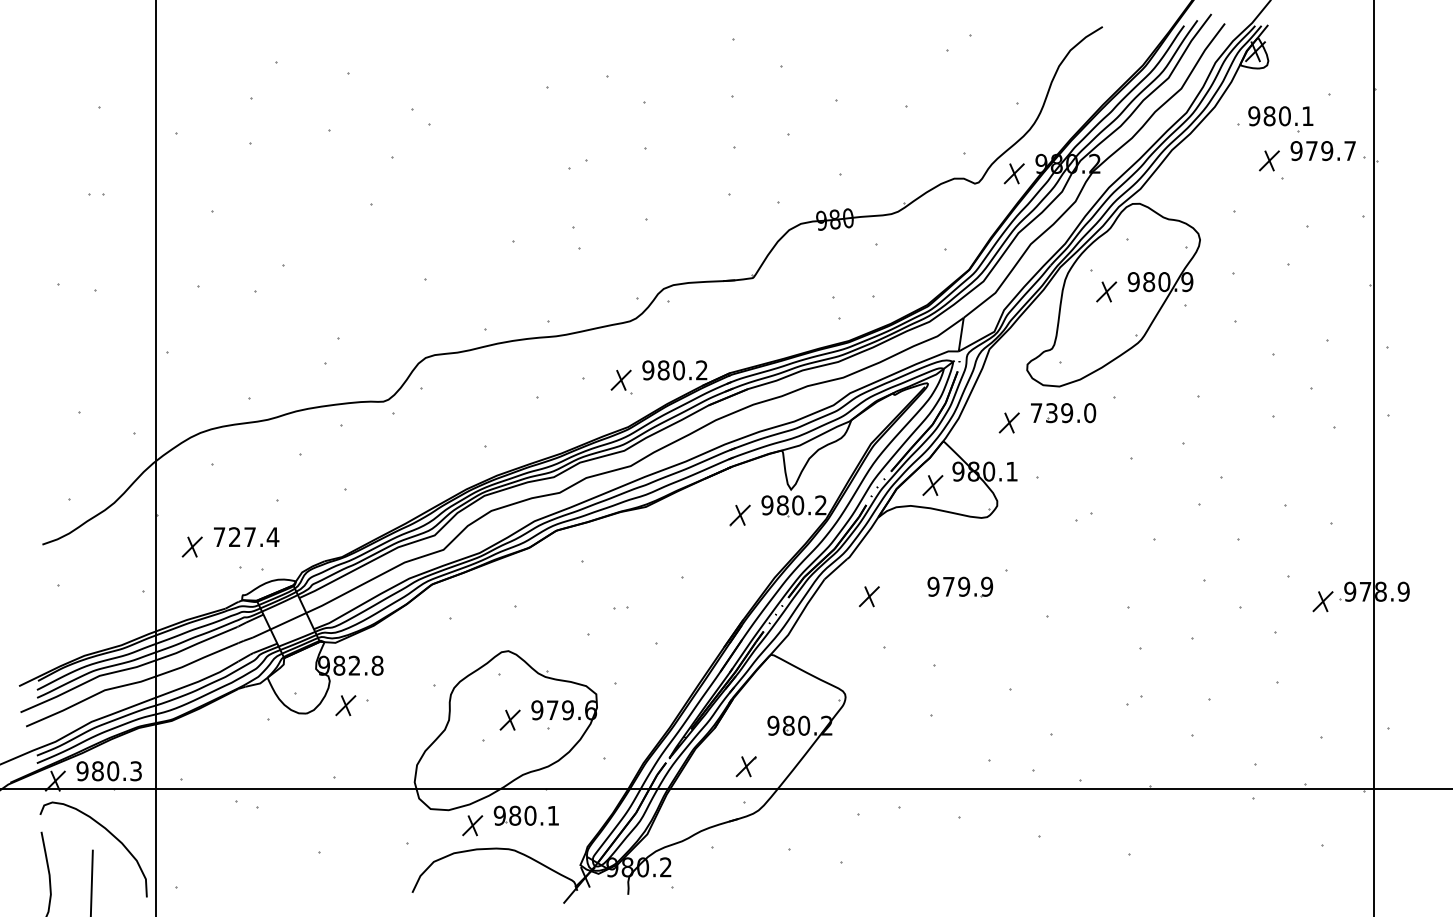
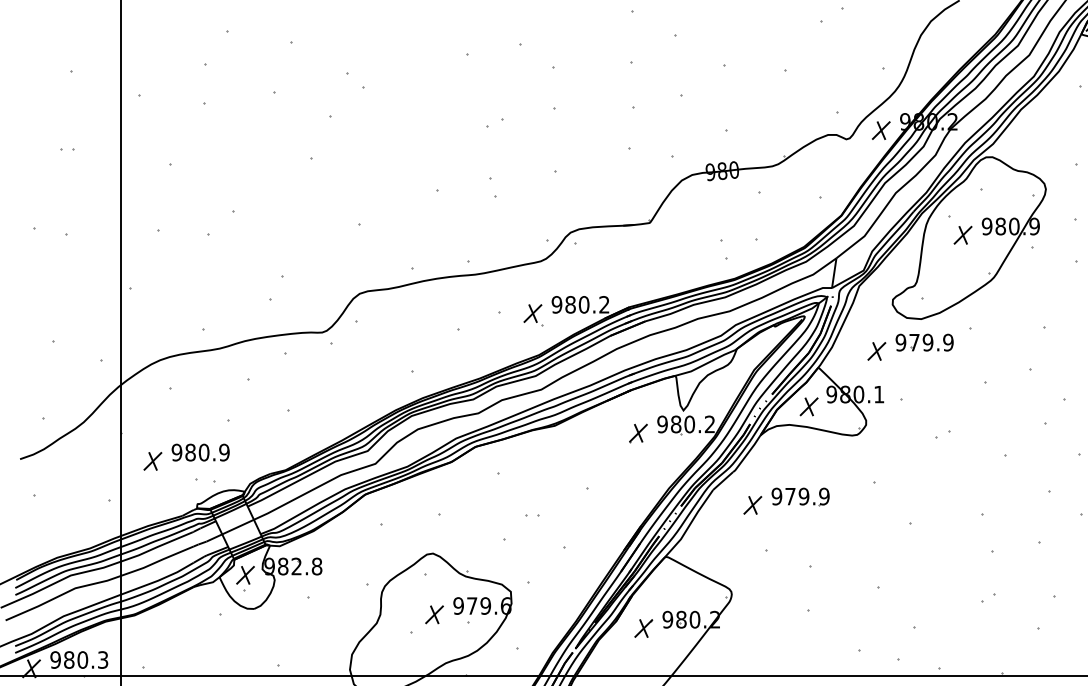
text: (1063, 413) -> (924, 343), 739.0 -> 979.9
text: (246, 537) -> (200, 452), 727.4 -> 980.9
part: (960, 586) -> (800, 496), moved
part: (345, 705) -> (245, 575), moved
part: (745, 766) -> (643, 628), moved

